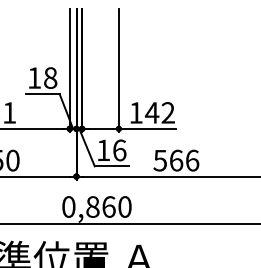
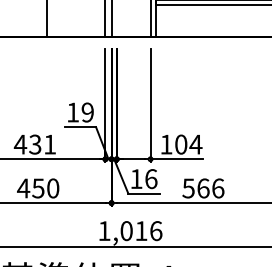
text: (50, 78) -> (87, 112), 18 -> 19
text: (160, 112) -> (188, 144), 142 -> 104
text: (97, 207) -> (130, 231), 0,860 -> 1,016

